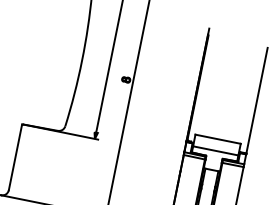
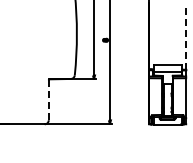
line: (257, 100) -> (186, 36), solid -> dashed
line: (14, 158) -> (48, 100), solid -> dashed

